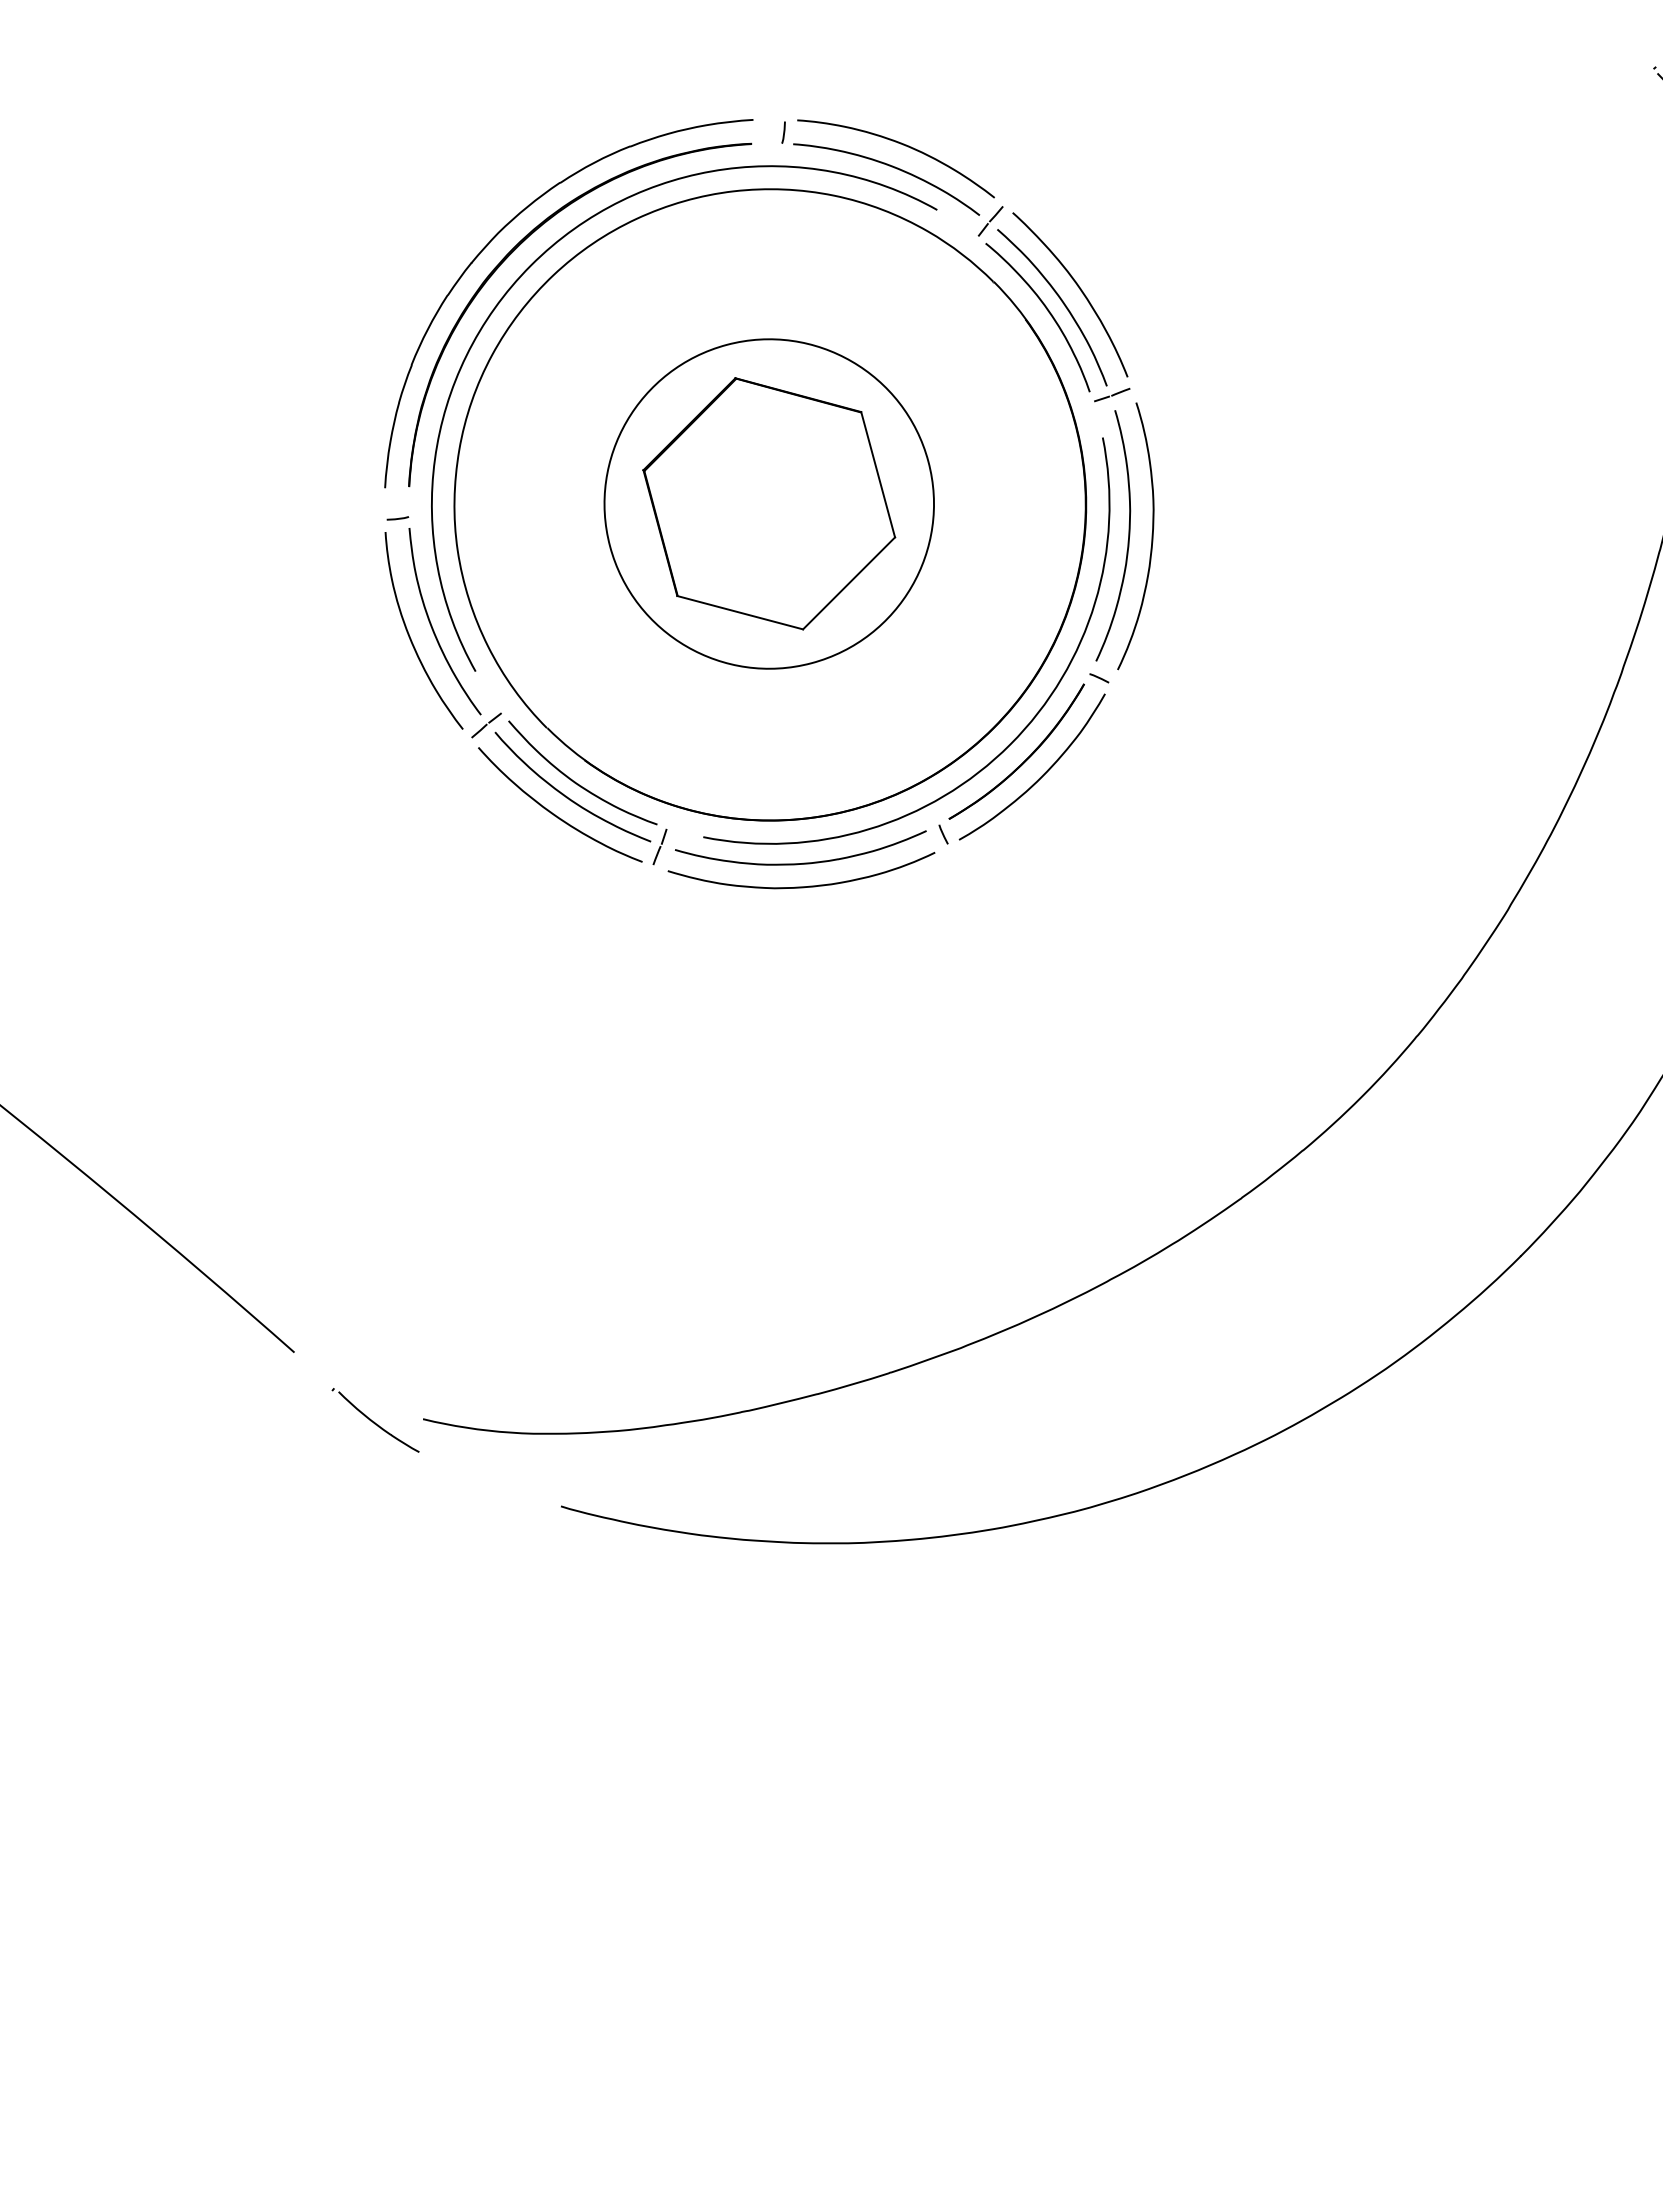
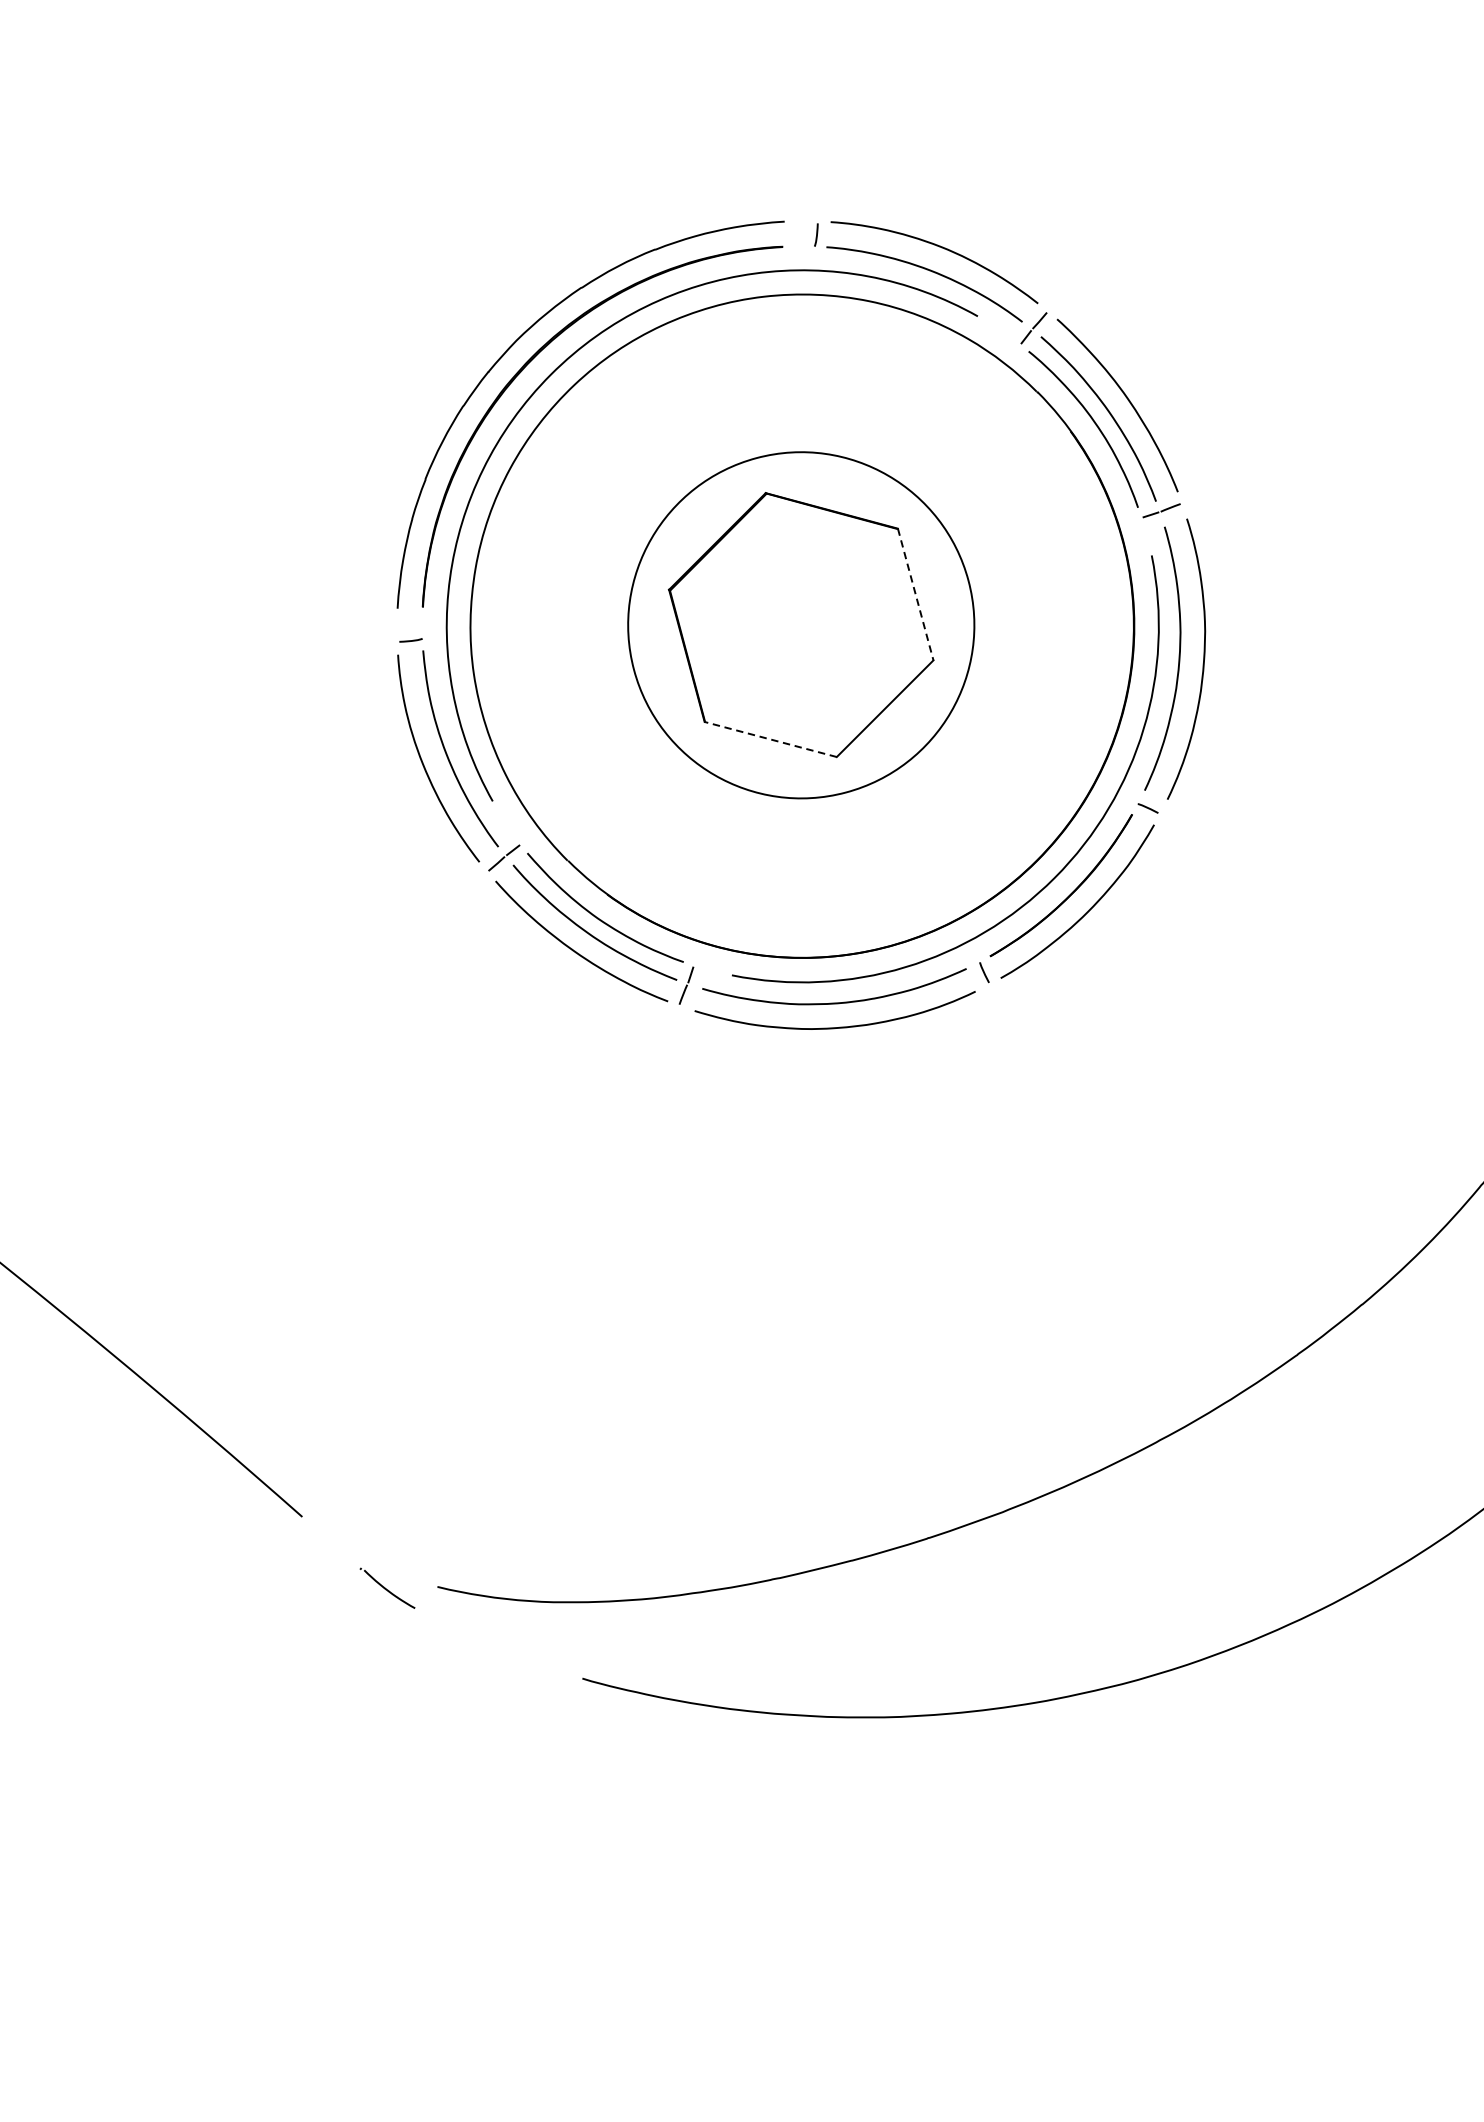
line: (878, 474) -> (916, 594), solid -> dashed
line: (739, 612) -> (770, 739), solid -> dashed
part: (375, 1420) -> (387, 1588), size x0.6

